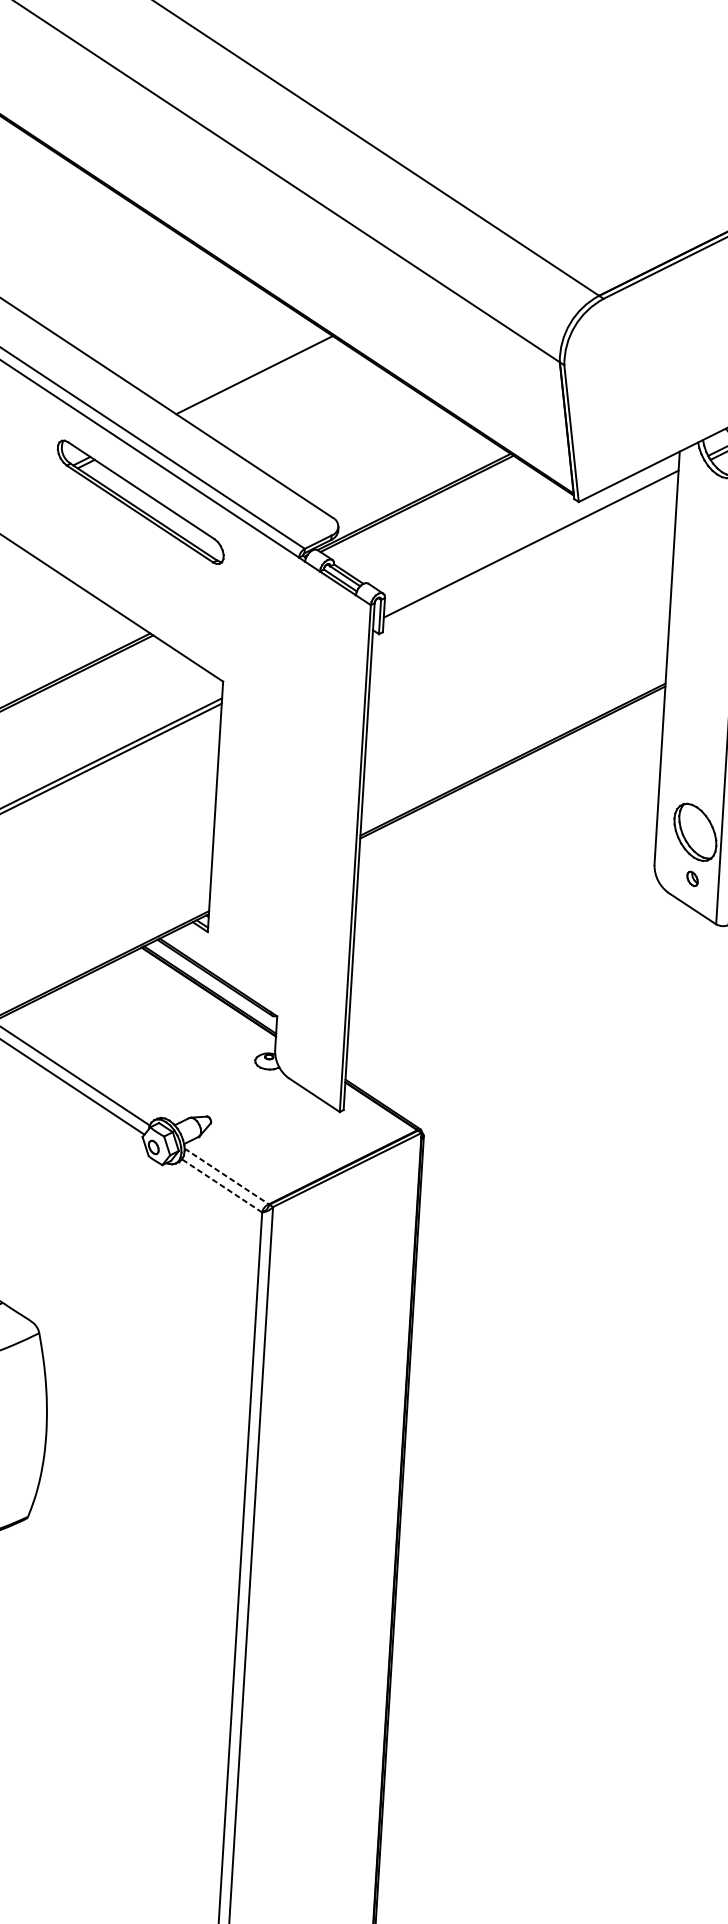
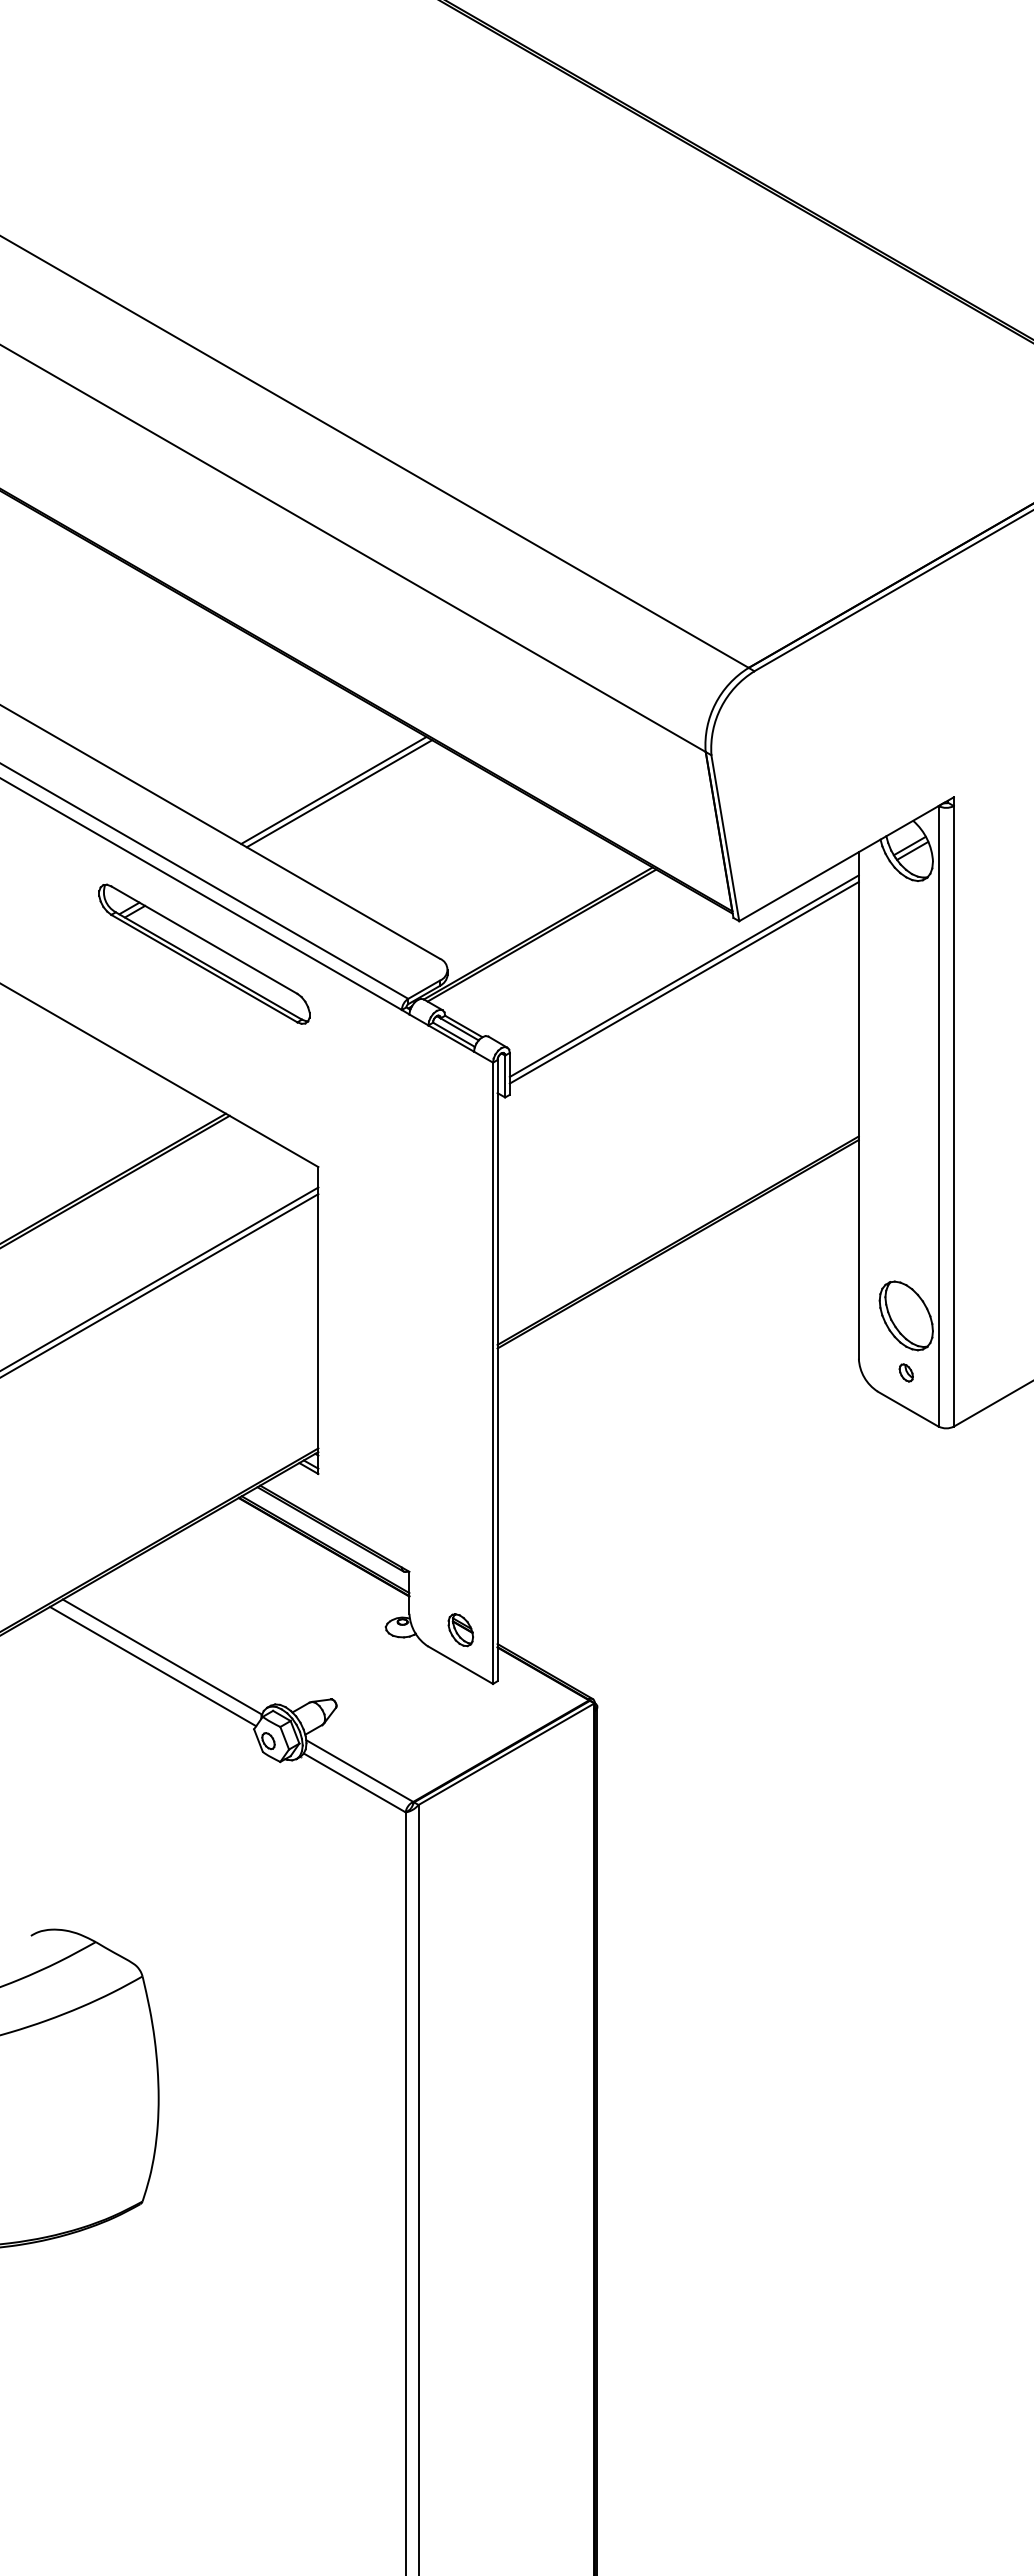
line: (259, 377) -> (339, 793), added
line: (530, 549) -> (683, 982), added
part: (315, 1066) -> (460, 1630), added
line: (226, 1176) -> (359, 1771), dashed -> solid
line: (221, 1185) -> (354, 1782), dashed -> solid

